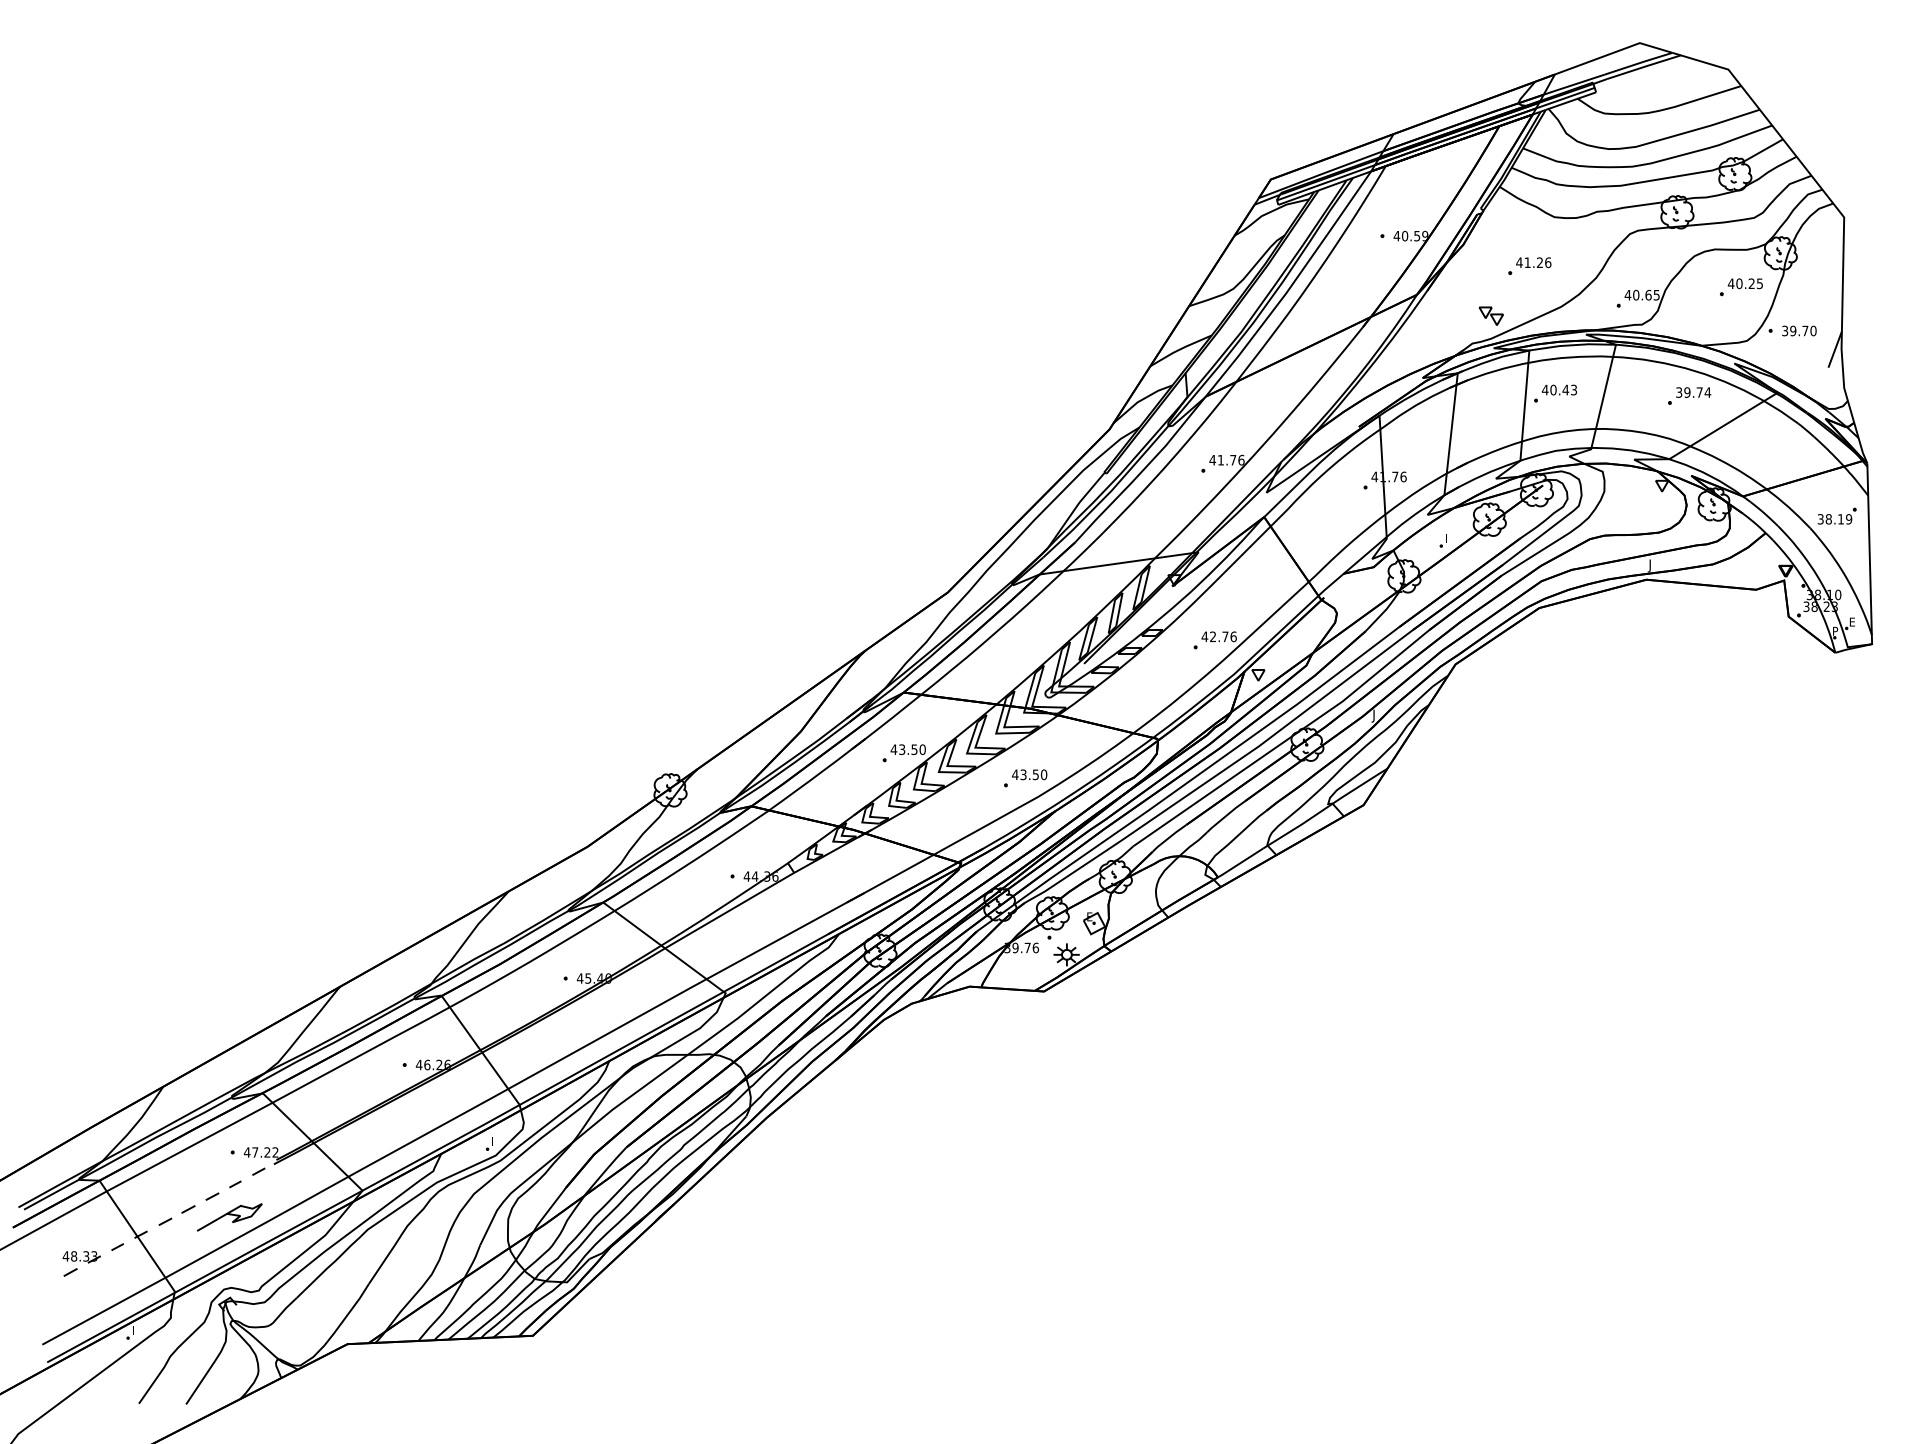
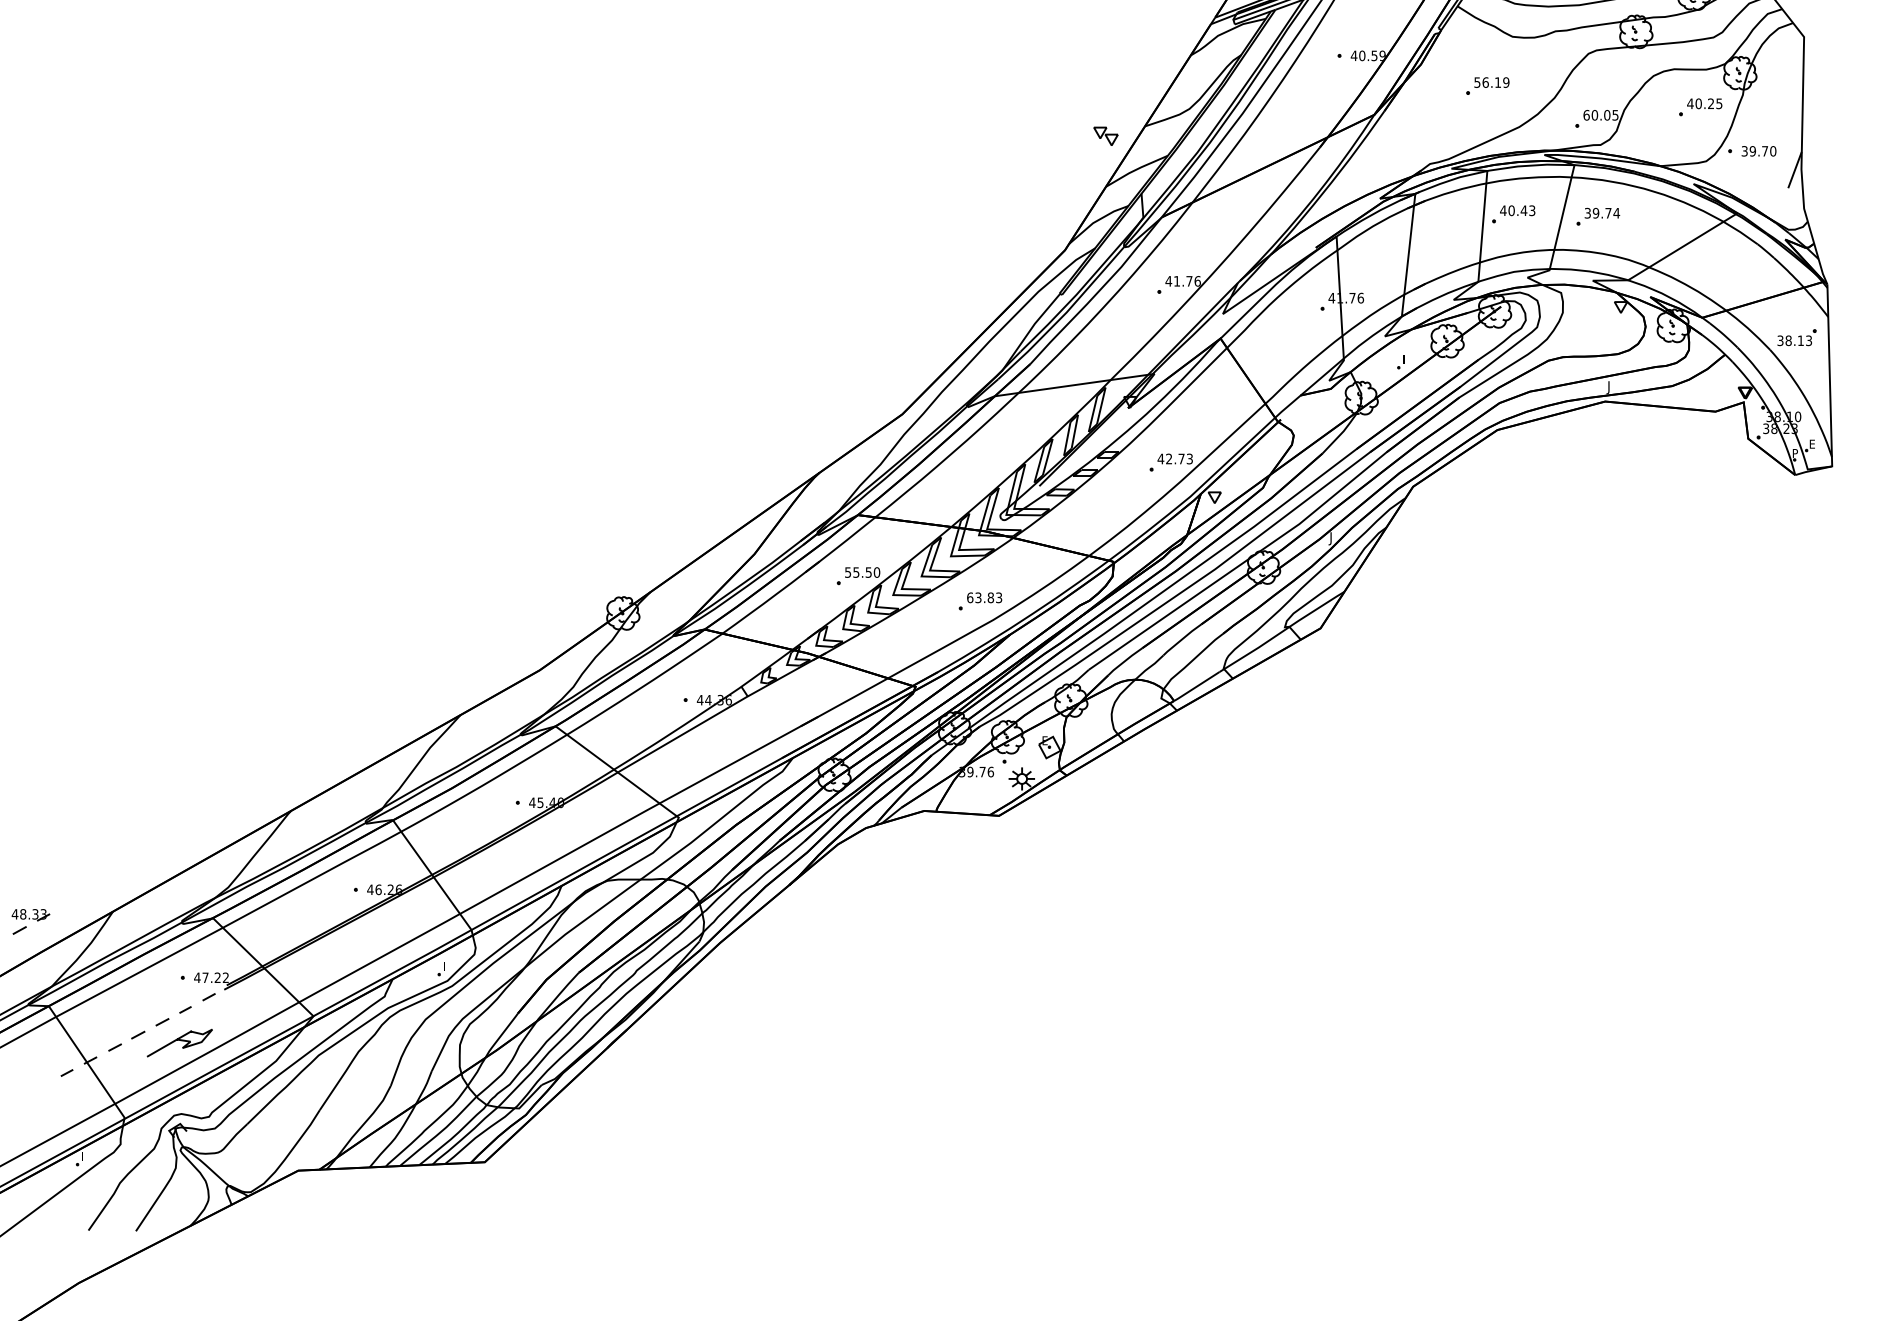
text: (1533, 262) -> (1491, 82), 41.26 -> 56.19
text: (1637, 294) -> (1596, 114), 40.65 -> 60.05
part: (1490, 315) -> (1105, 135), moved
part: (1689, 395) -> (1598, 216), moved
text: (1849, 519) -> (1809, 340), 38.19 -> 38.13
text: (1233, 636) -> (1189, 458), 42.76 -> 42.73
text: (897, 749) -> (851, 572), 43.50 -> 55.50
text: (1029, 774) -> (984, 597), 43.50 -> 63.83
part: (81, 1263) -> (30, 921), moved

